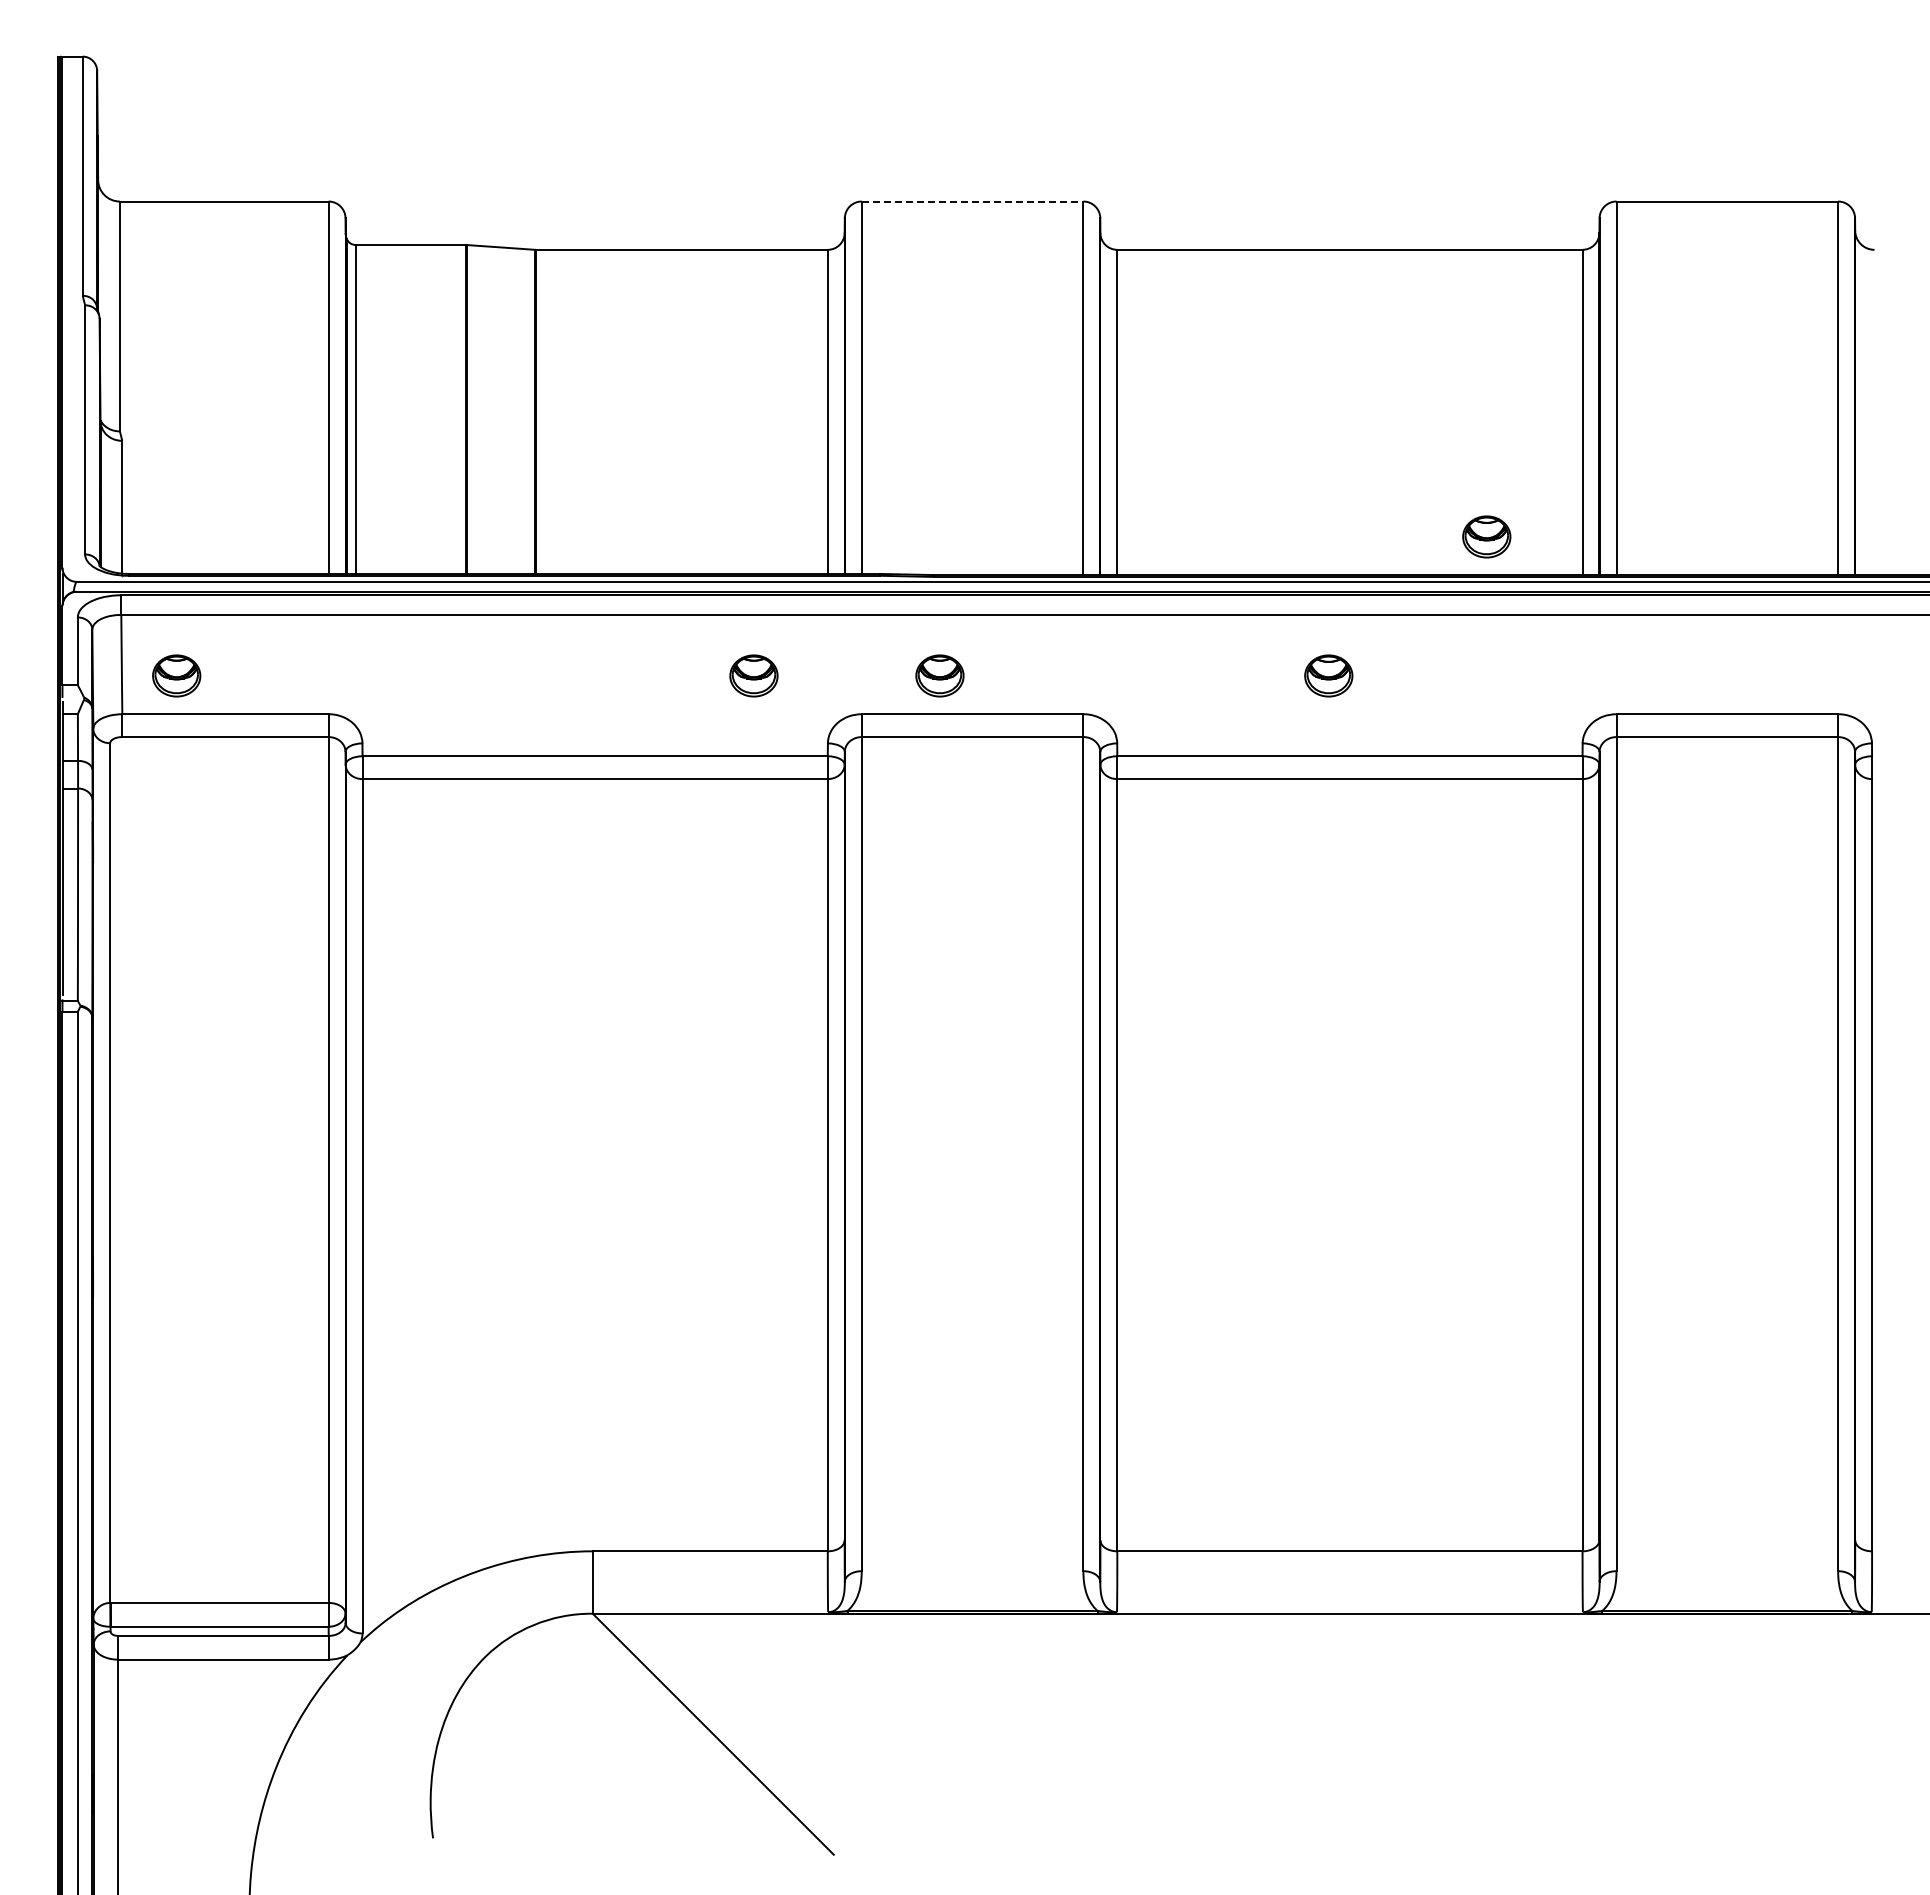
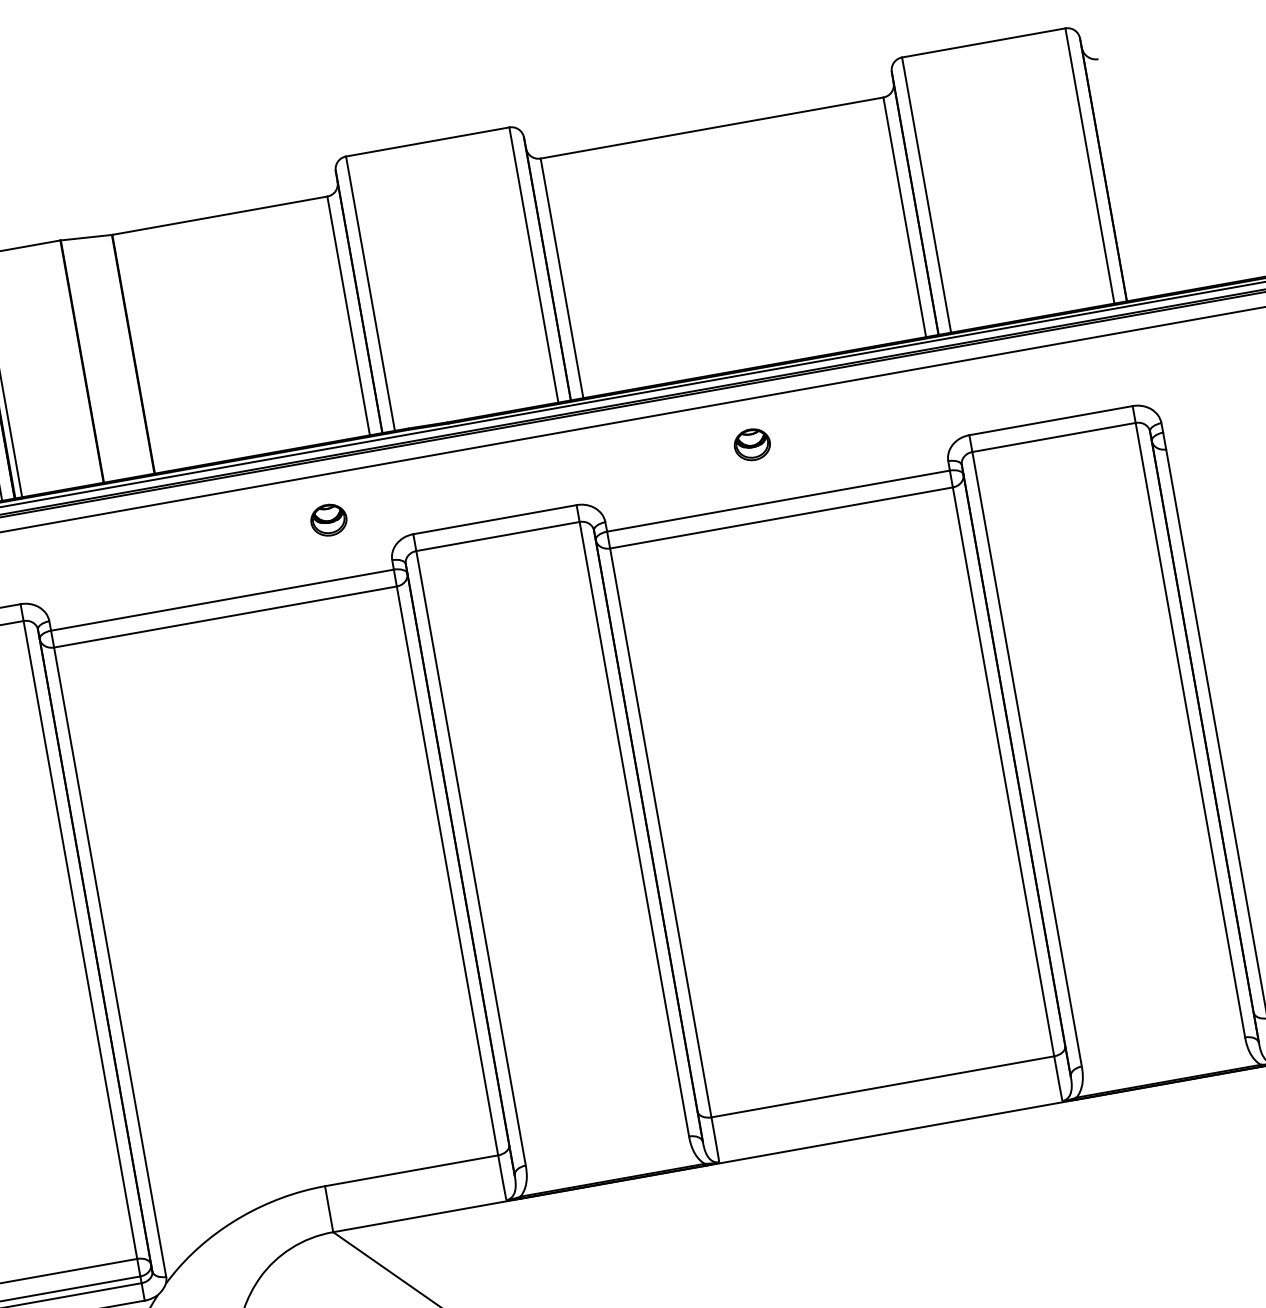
line: (972, 201) -> (427, 141), dashed -> solid
part: (1486, 536) -> (850, 321), removed
part: (939, 675) -> (465, 495), removed

